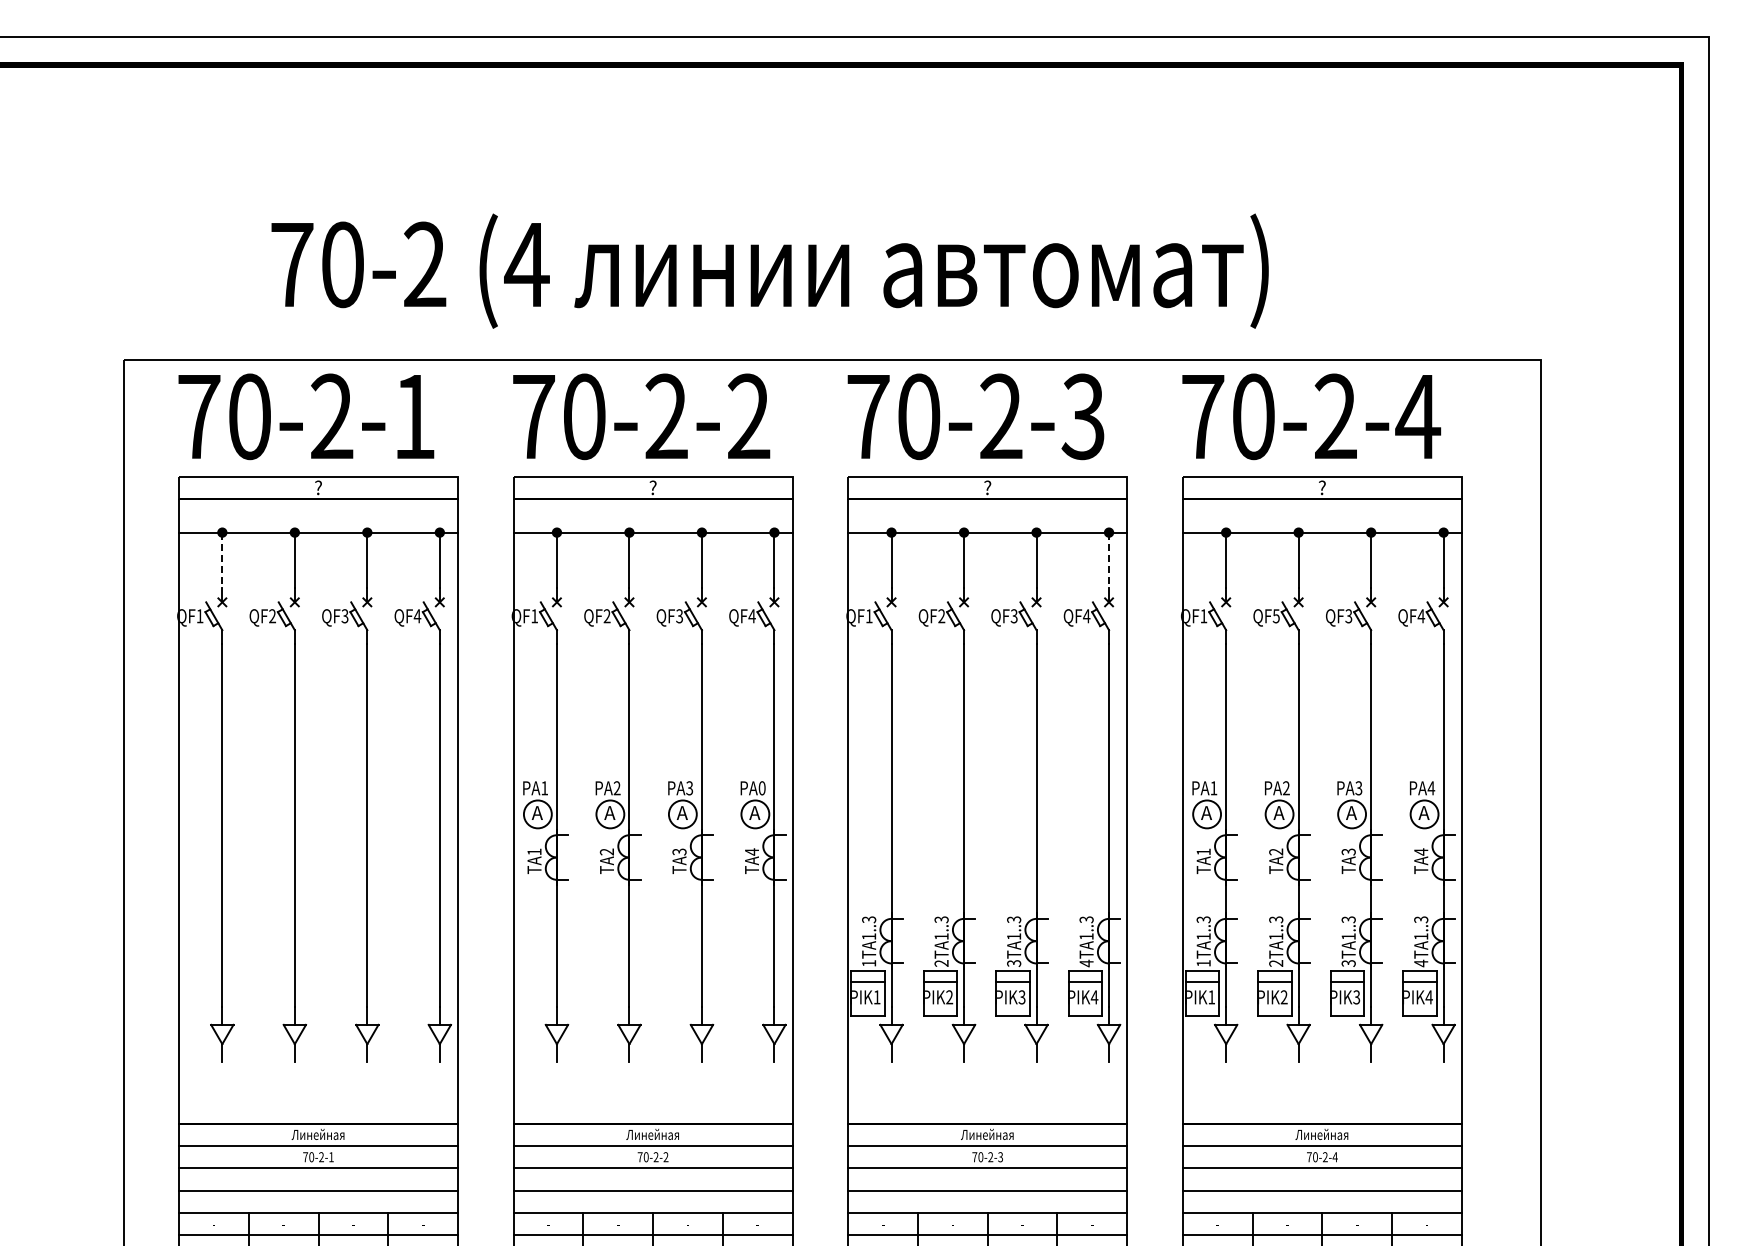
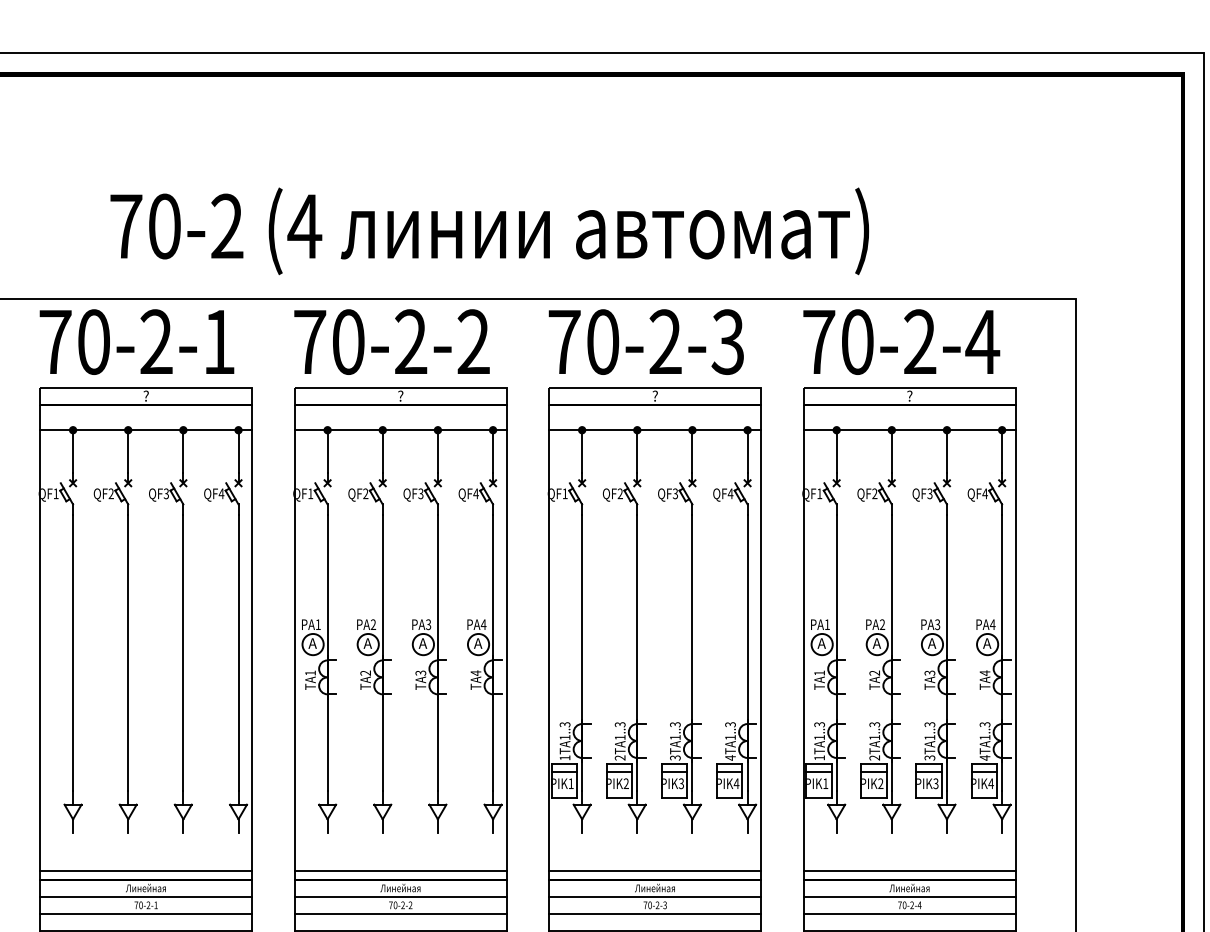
line: (222, 560) -> (73, 451), dashed -> solid
line: (1109, 560) -> (747, 451), dashed -> solid
text: (1275, 616) -> (874, 494), QF5 -> QF2
text: (761, 788) -> (483, 624), PA0 -> PA4
line: (318, 1112) -> (146, 871), added
line: (652, 1112) -> (400, 871), added
line: (987, 1112) -> (655, 871), added
line: (1321, 1112) -> (909, 871), added

